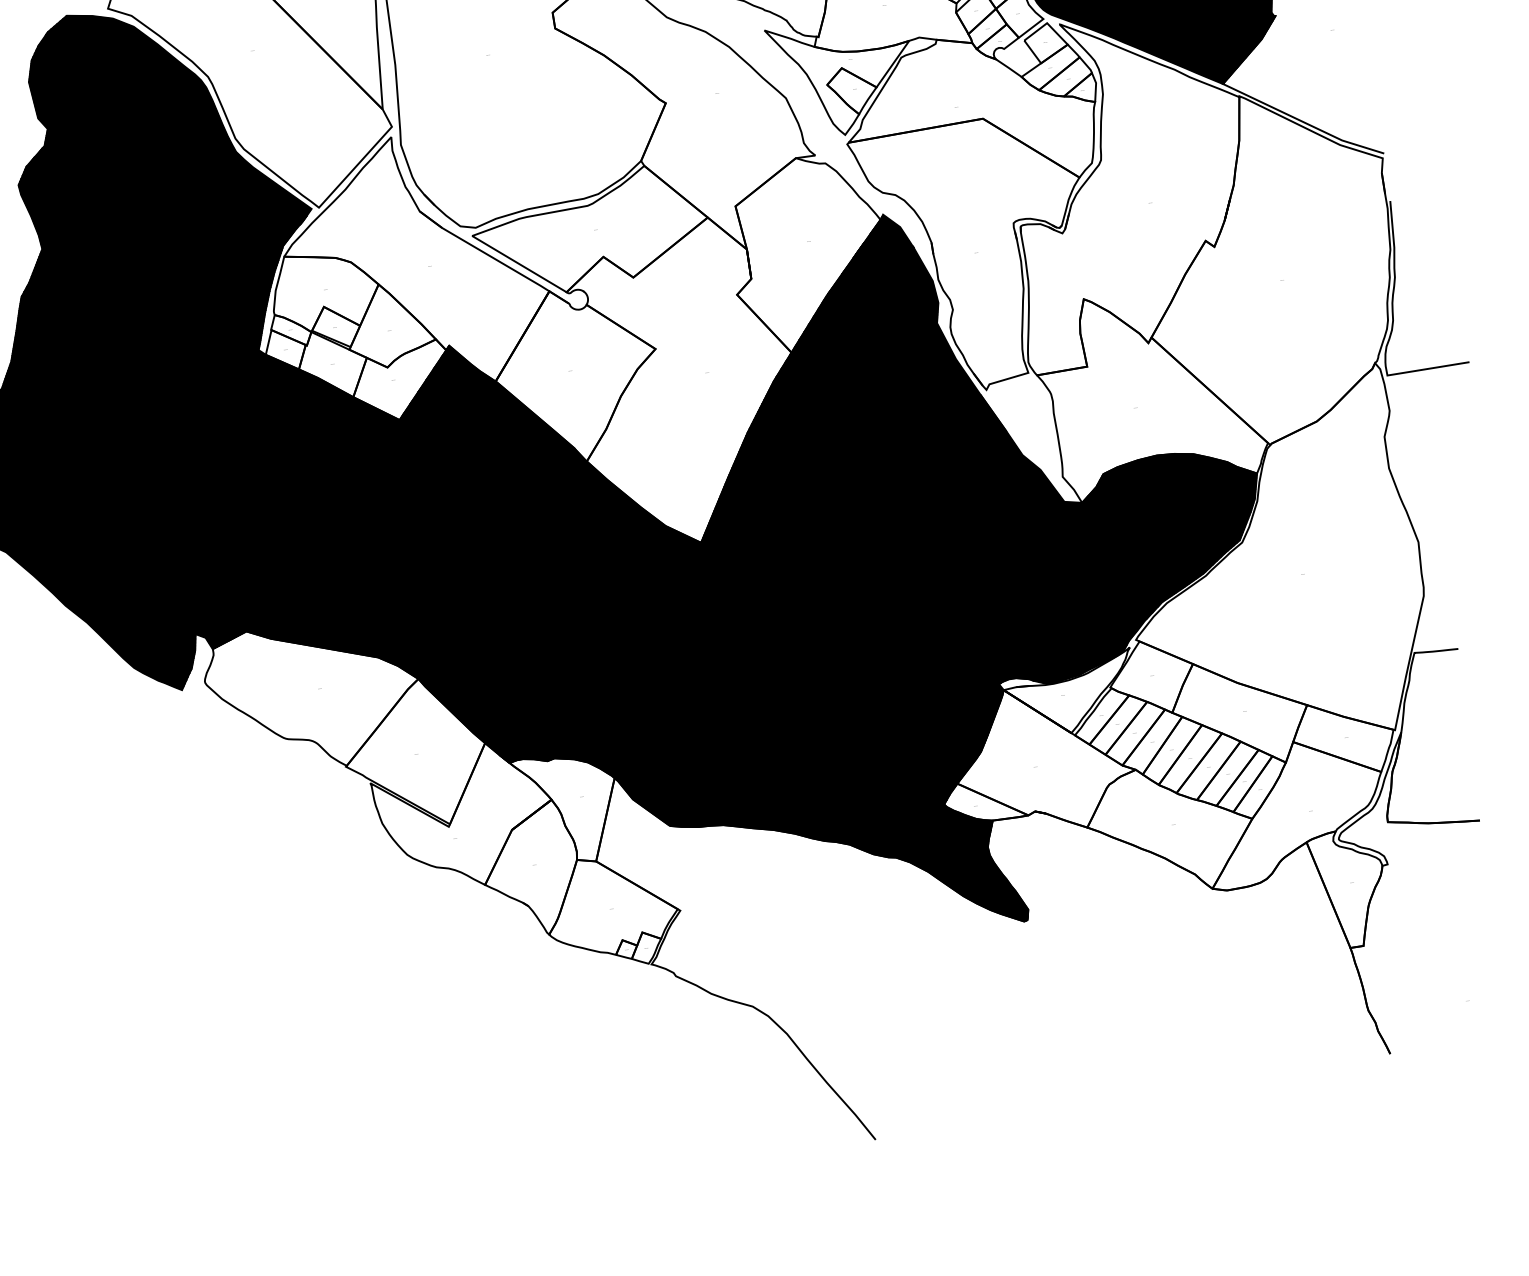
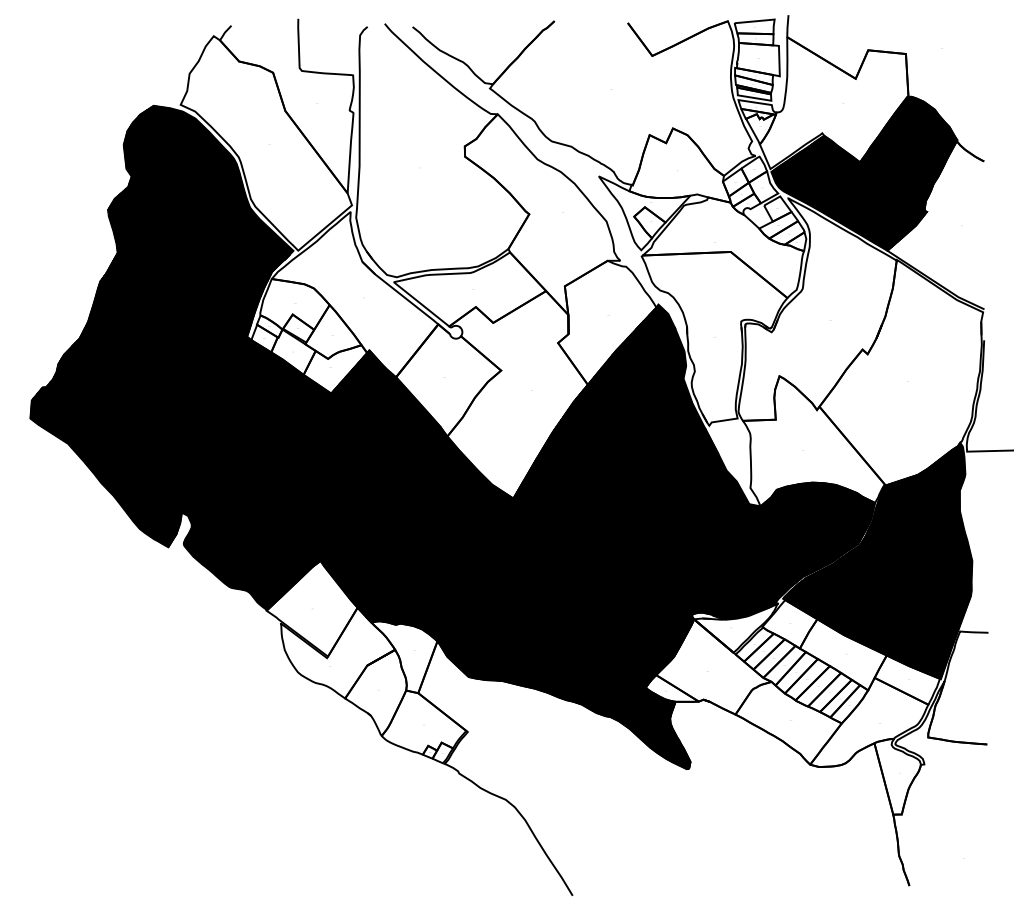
hatch: (1272, 561) -> (877, 560), added
hatch: (312, 695) -> (251, 562), added

